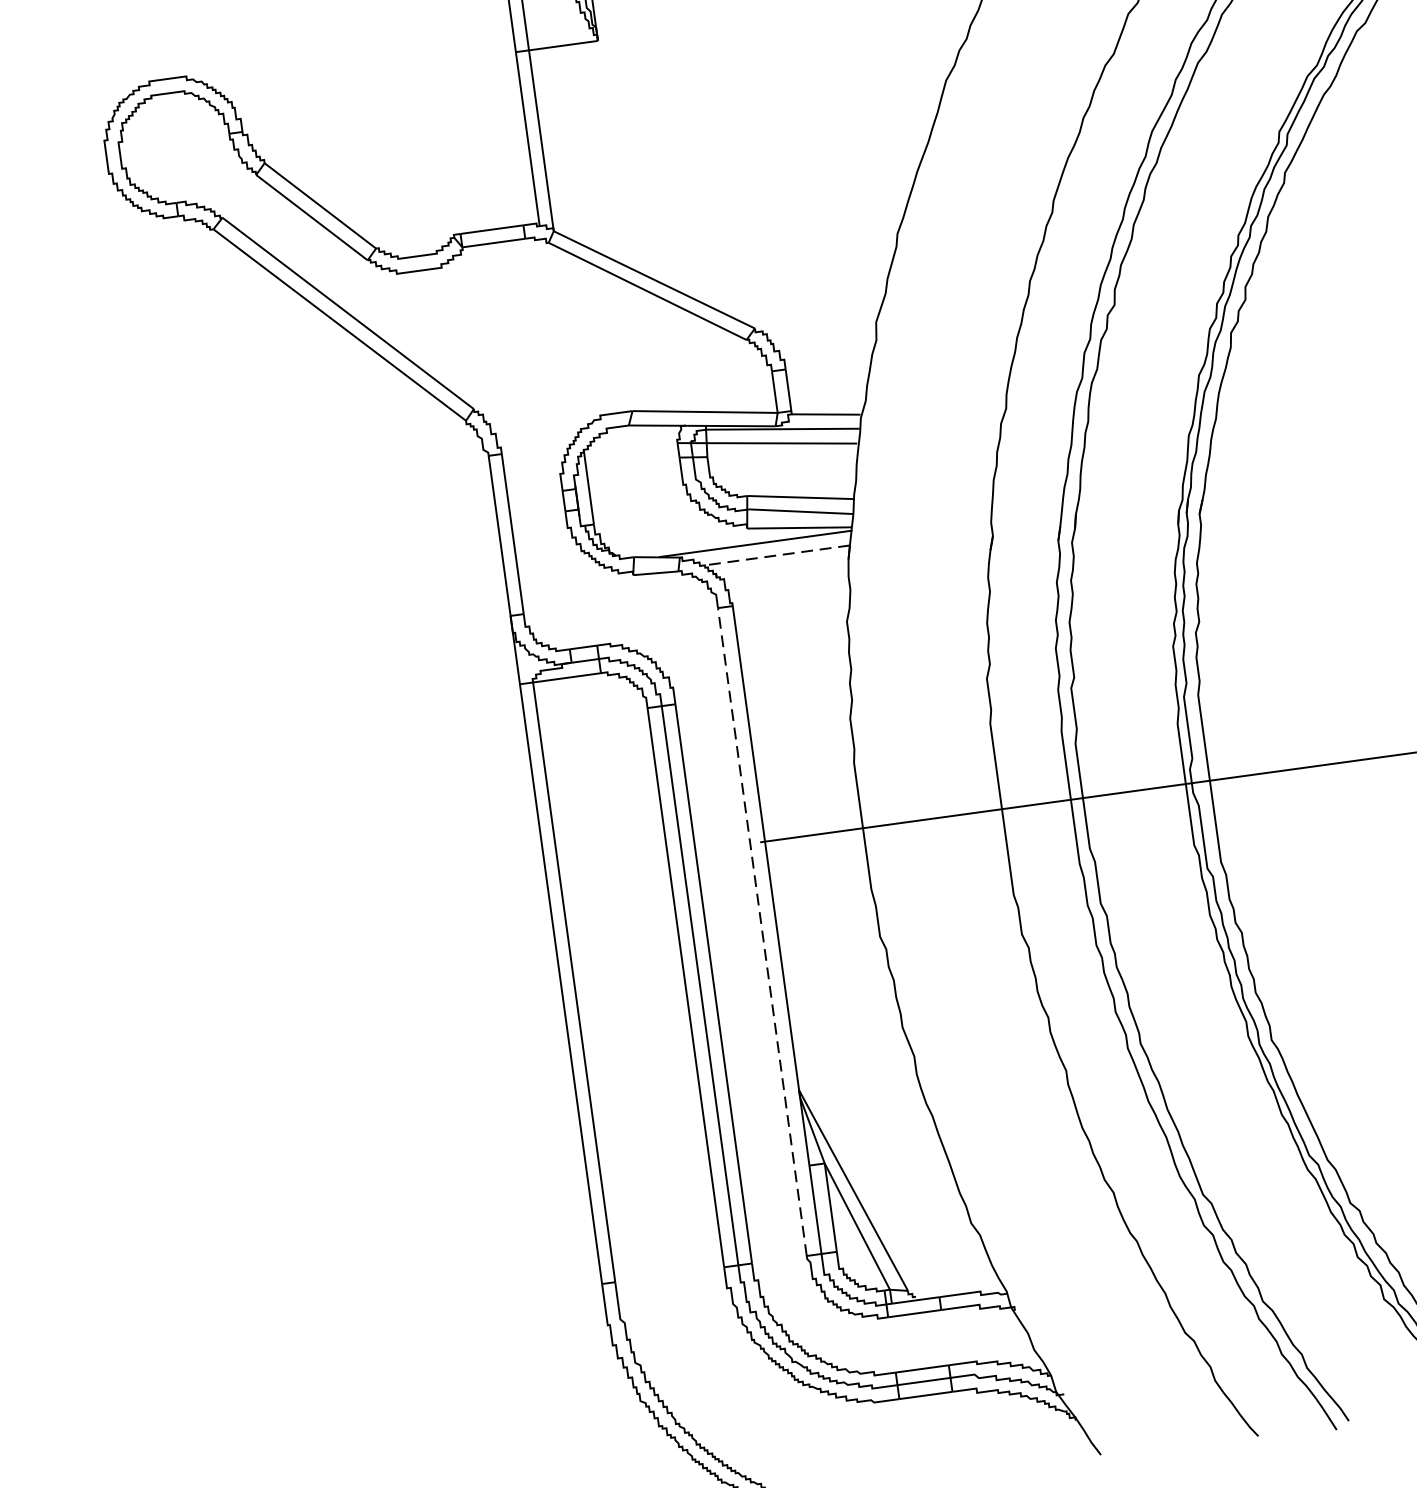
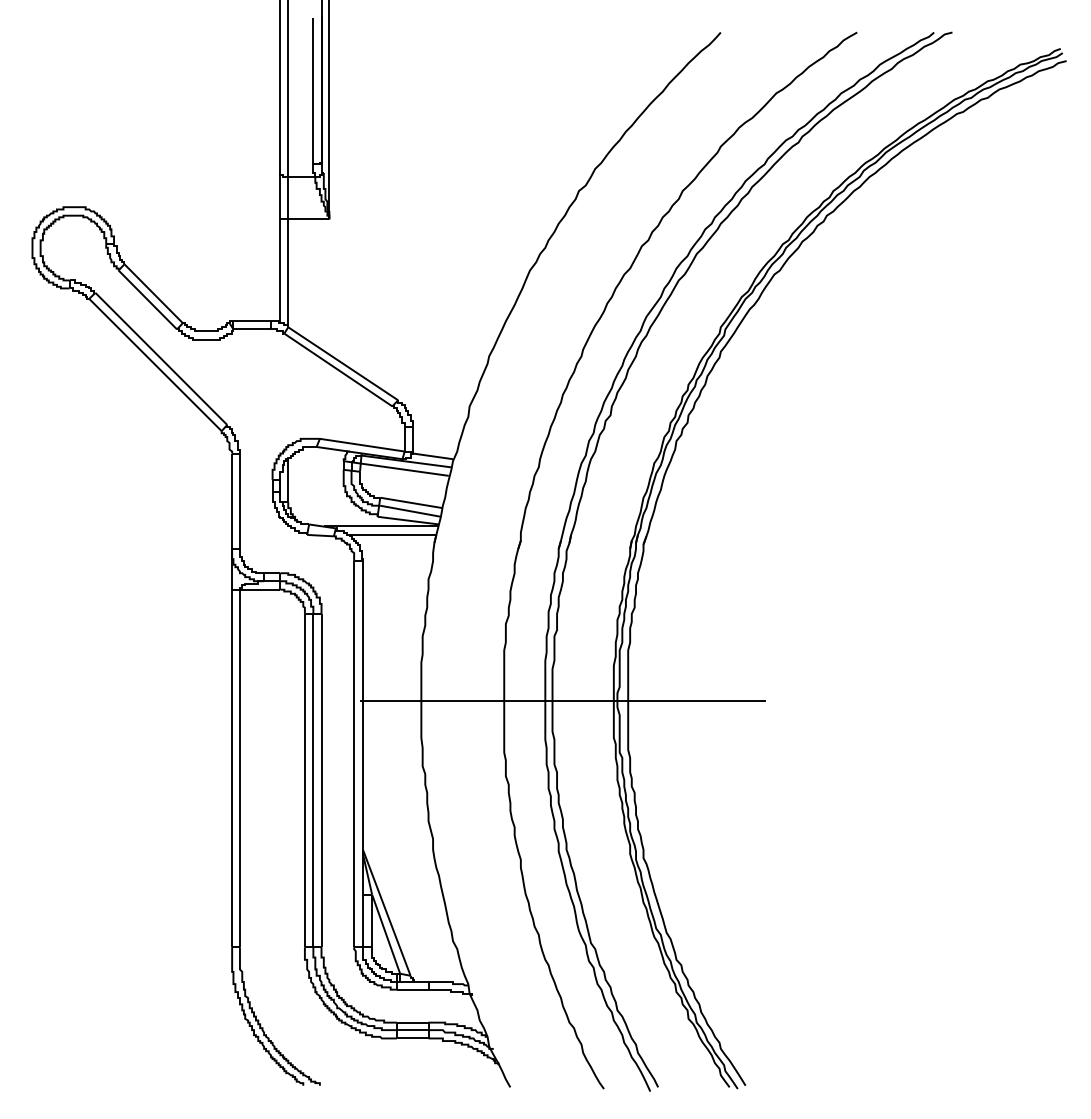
line: (776, 554) -> (392, 534), dashed -> solid
line: (762, 930) -> (354, 753), dashed -> solid

